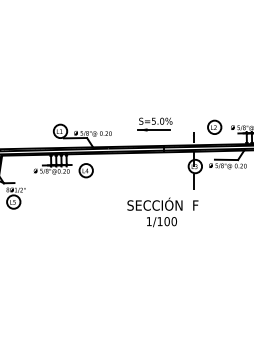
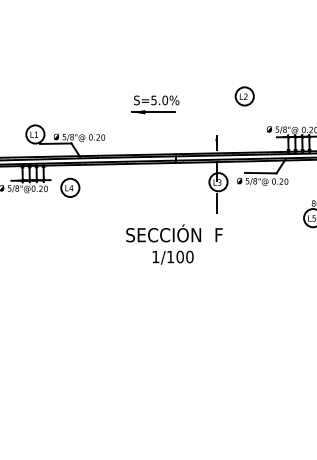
part: (154, 124) -> (154, 104), moved
part: (214, 126) -> (244, 95), moved

